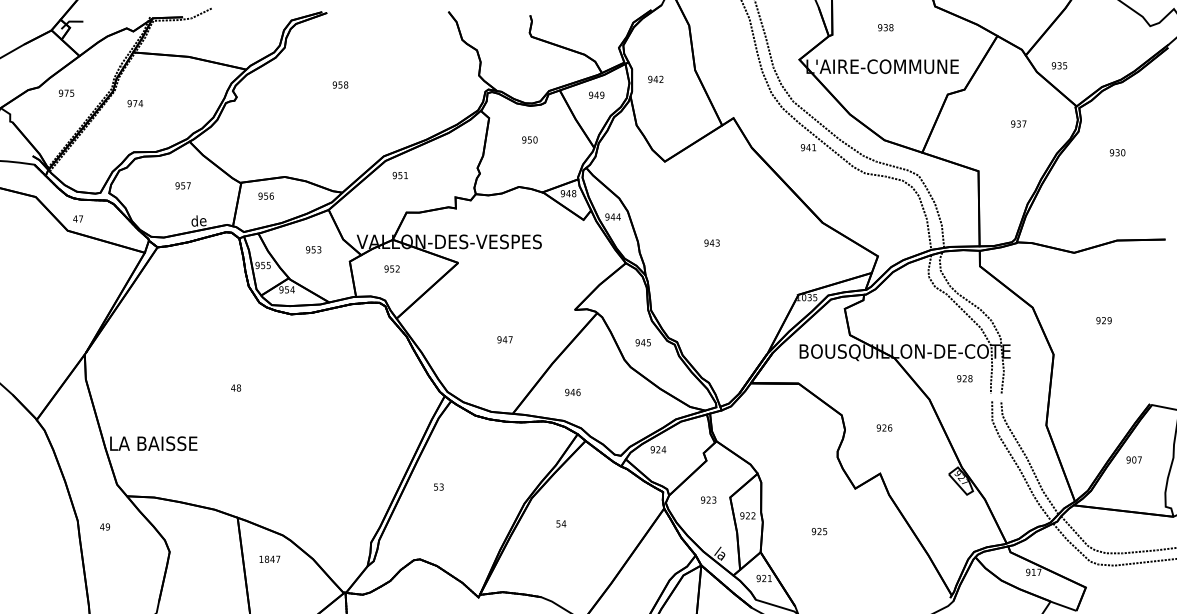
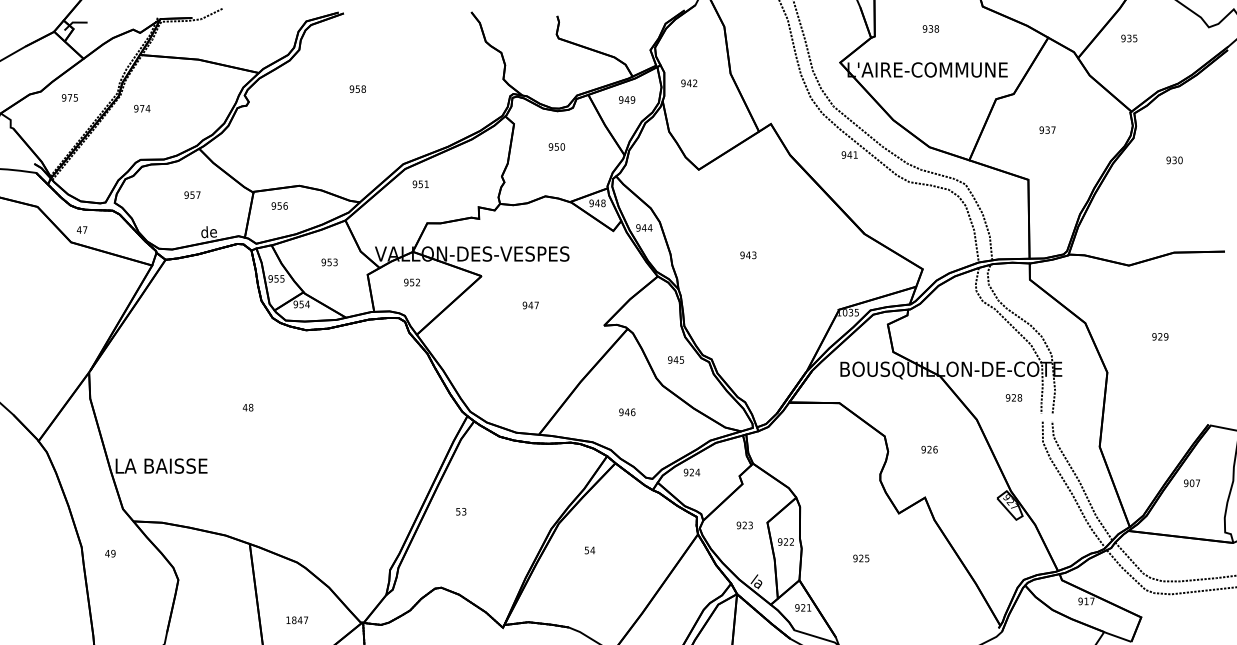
text: (1059, 65) -> (1129, 38), moved
text: (1018, 123) -> (1047, 129), moved
text: (504, 339) -> (530, 305), moved
text: (572, 392) -> (626, 412), moved
text: (269, 558) -> (296, 619), moved

